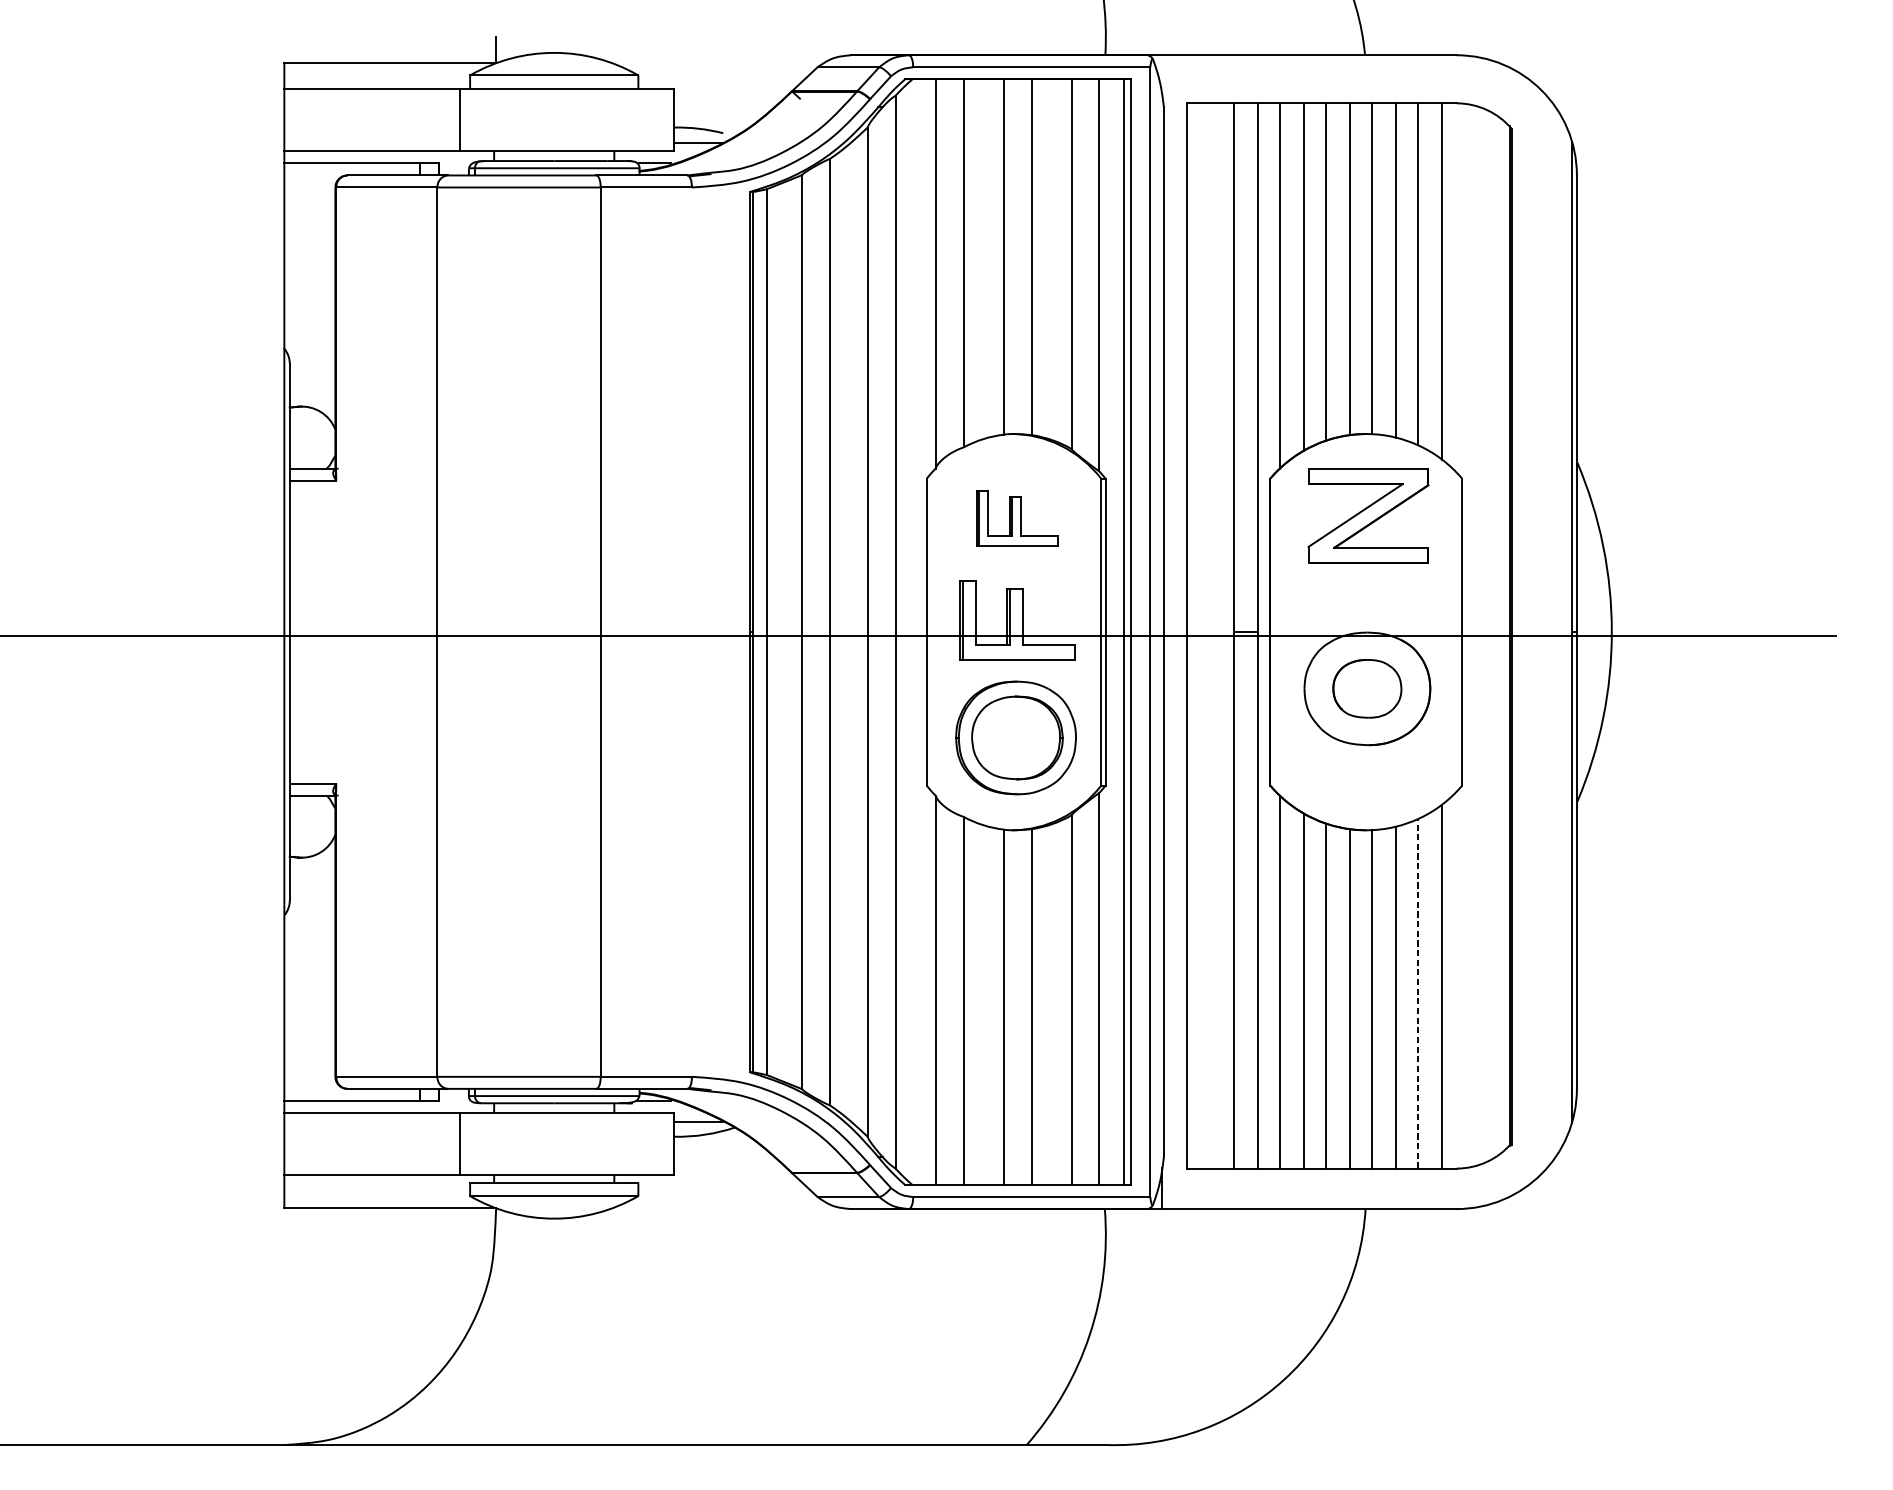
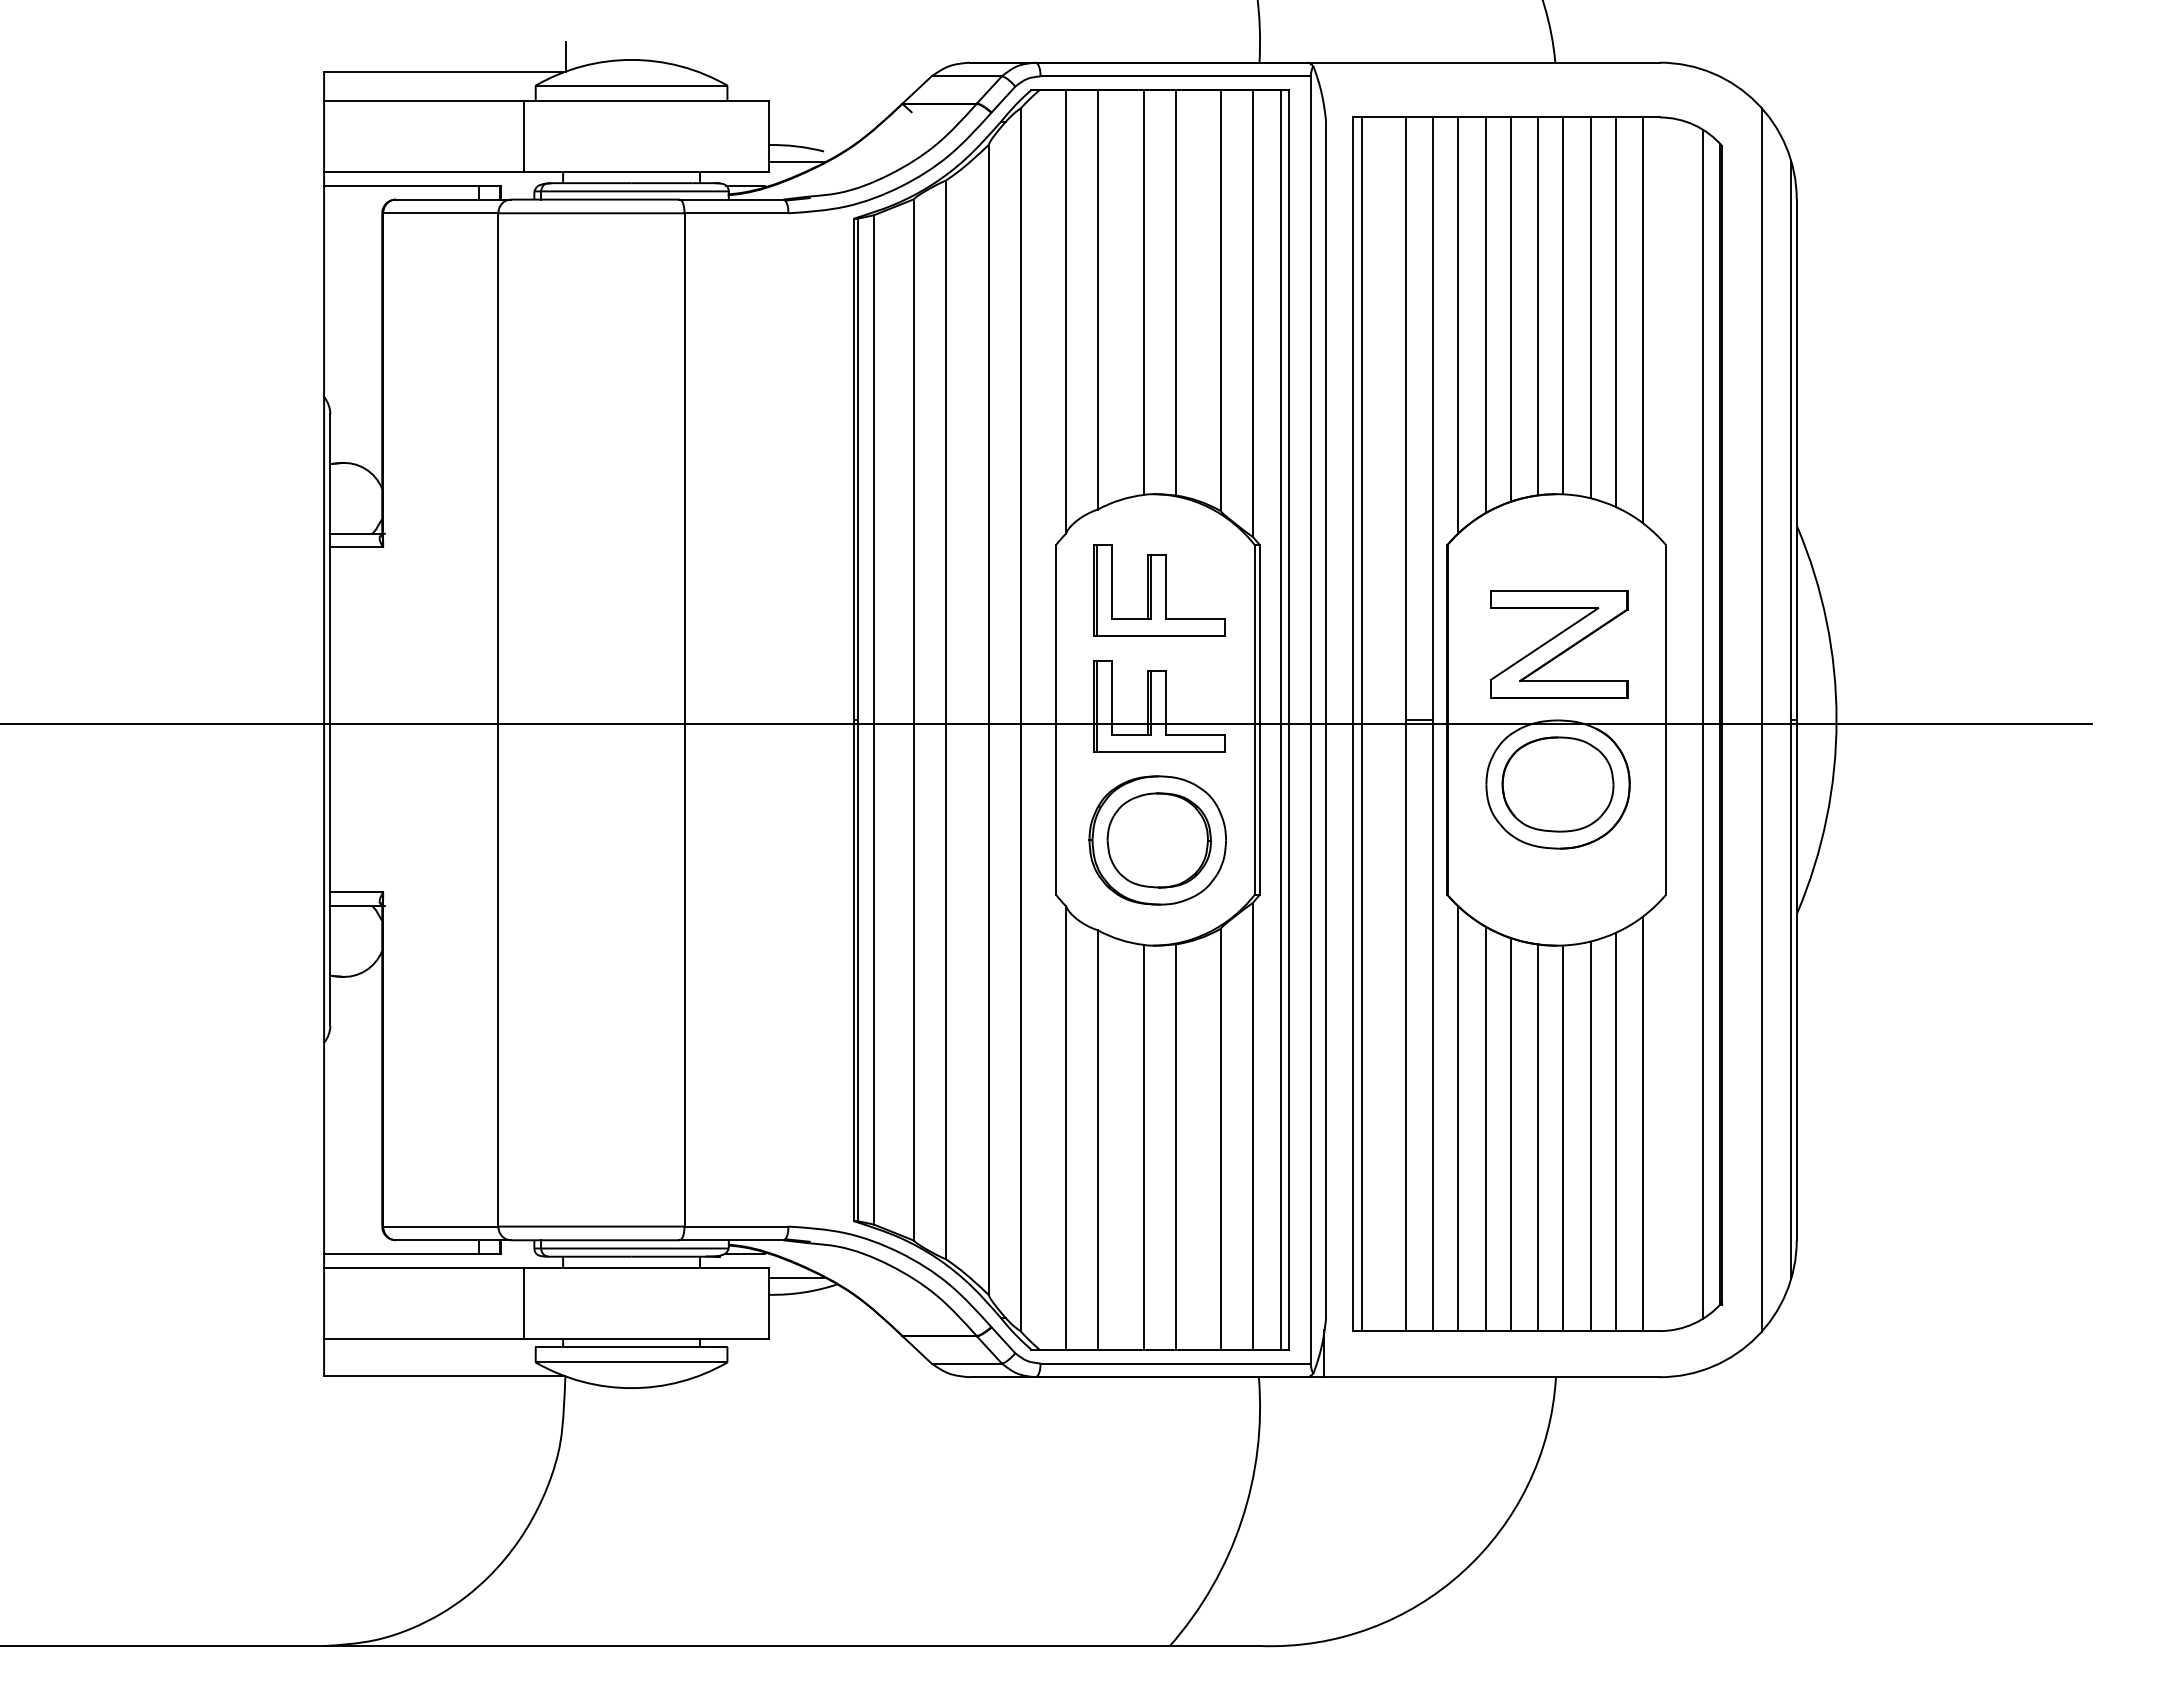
part: (1368, 515) -> (1559, 644), moved
part: (1017, 518) -> (1159, 590), size x1.43
line: (1545, 631) -> (1761, 719), added
line: (1494, 635) -> (1702, 723), added
line: (1194, 636) -> (1361, 724), added
part: (1366, 688) -> (1557, 784), size x1.43
line: (1417, 993) -> (1615, 1131), dashed -> solid

